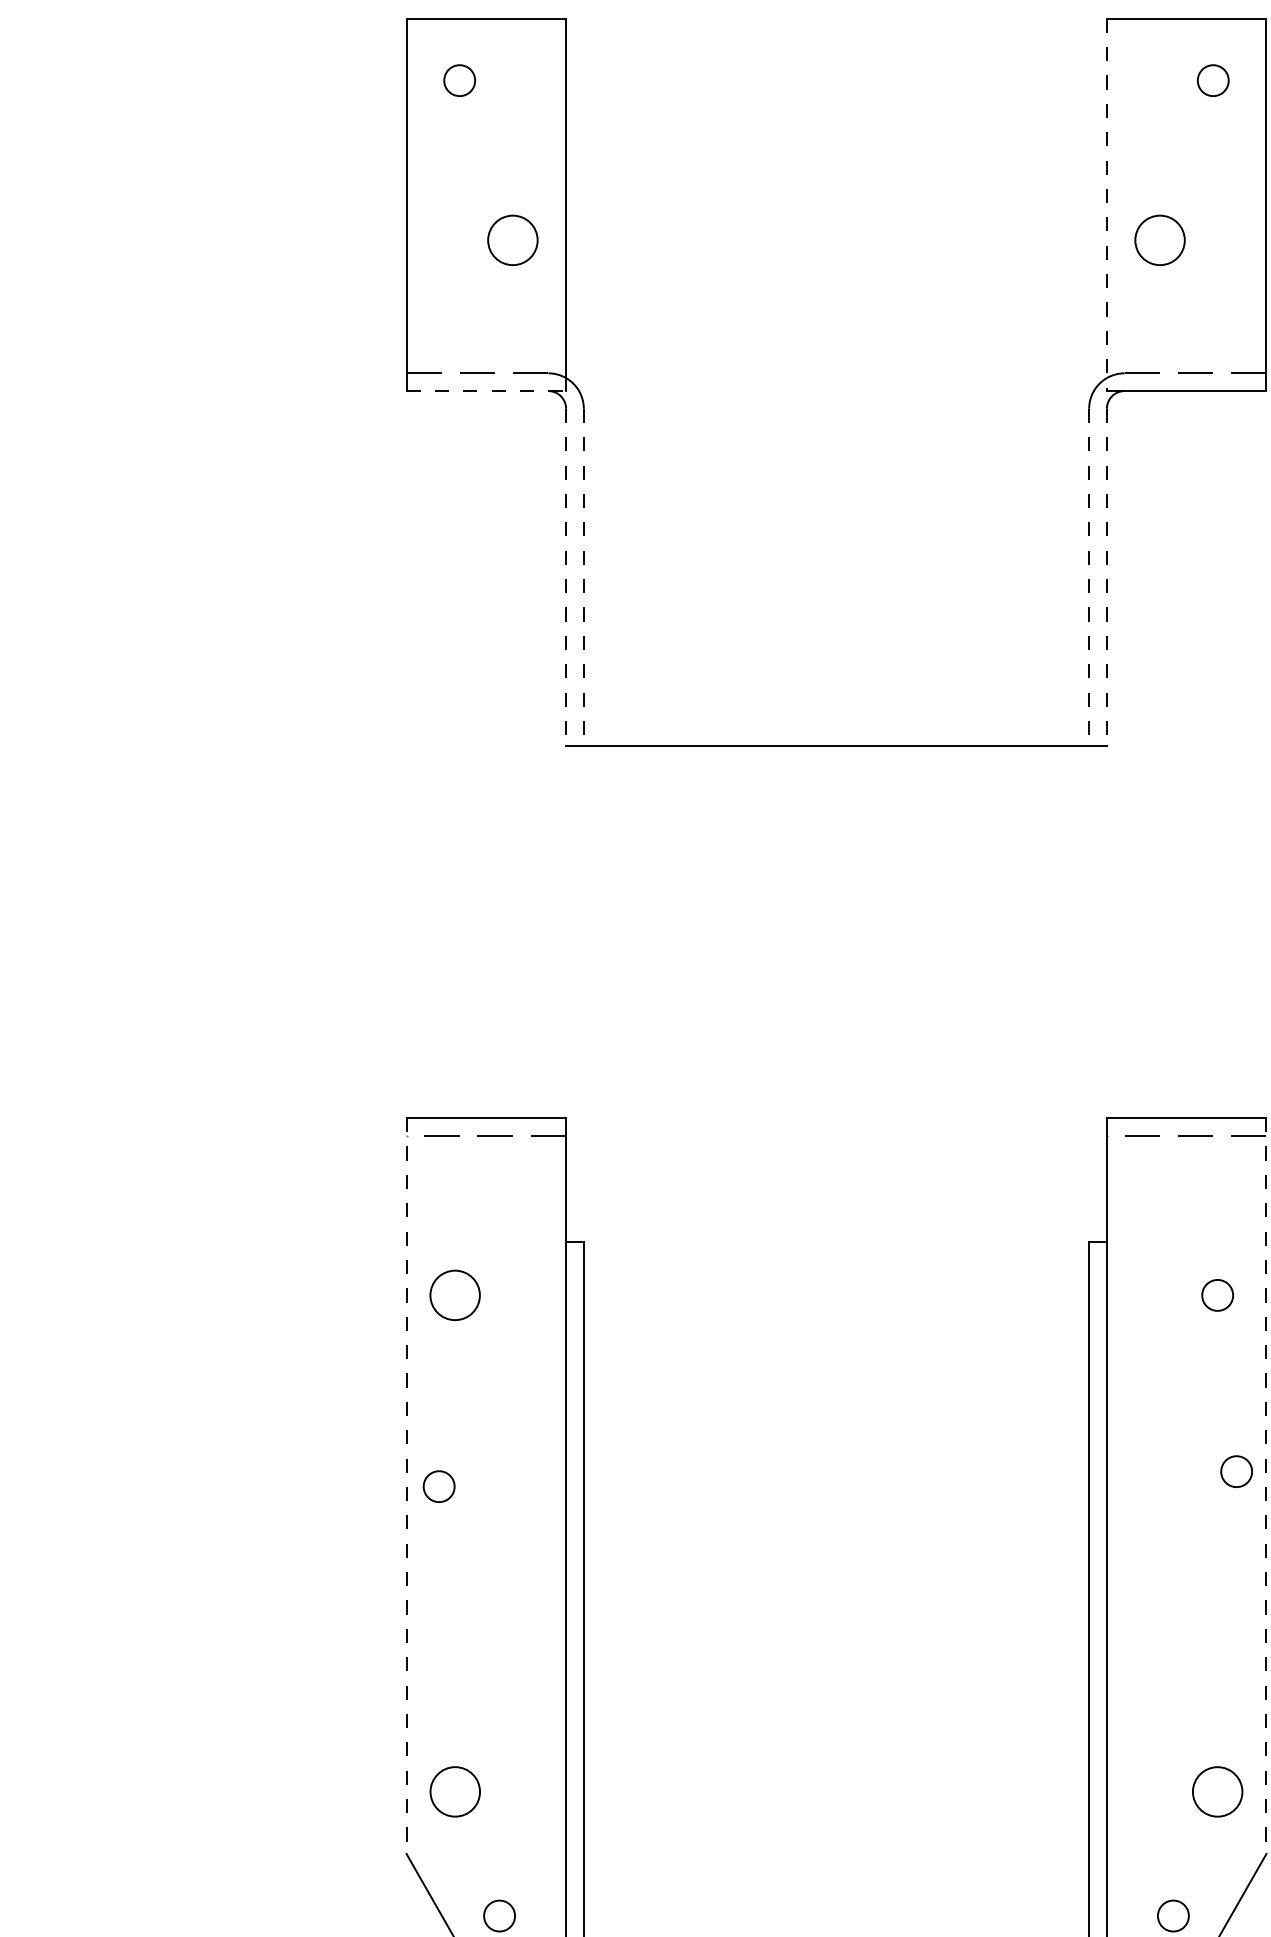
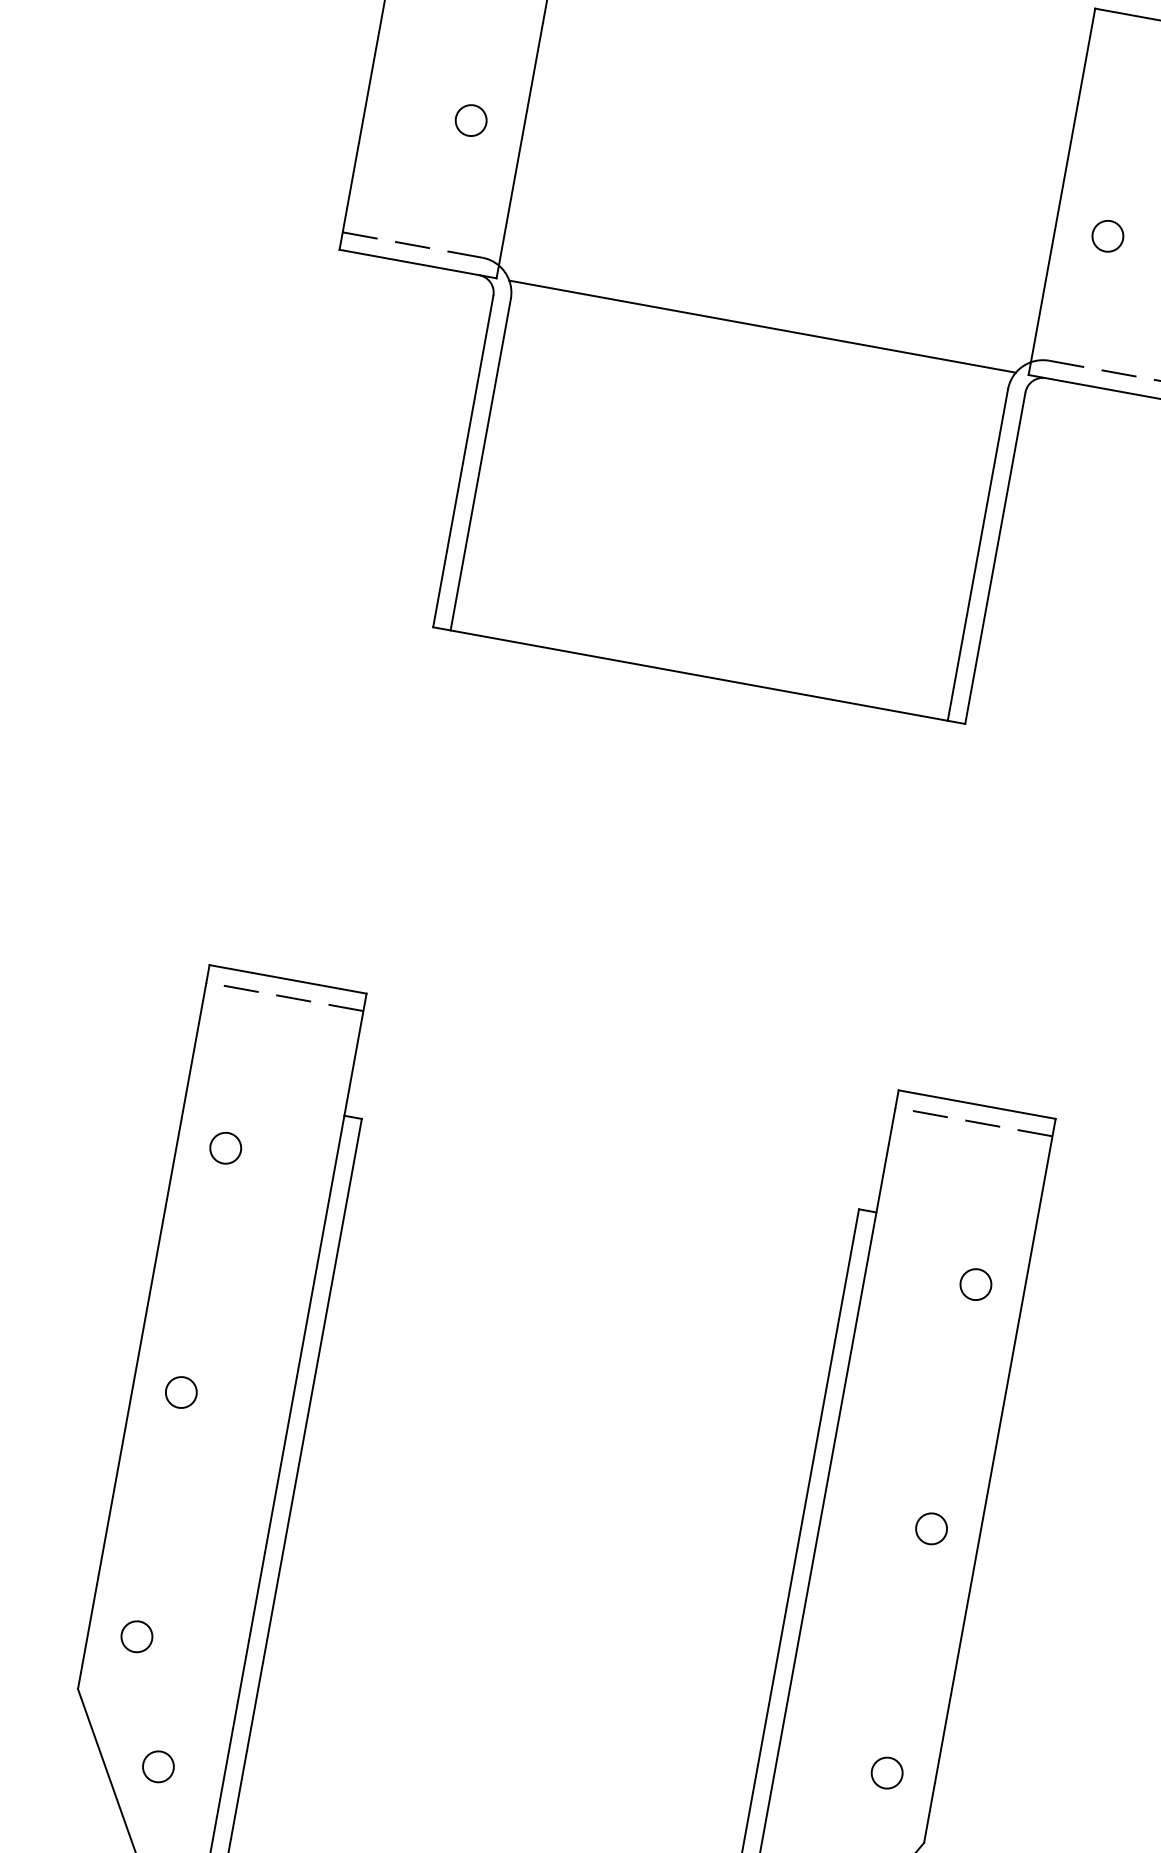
line: (1106, 205) -> (1061, 192), dashed -> solid
circle: (512, 239) -> (470, 119), size x0.62
circle: (1159, 239) -> (1107, 235), size x0.62
line: (486, 391) -> (418, 264), dashed -> solid
line: (836, 391) -> (762, 327), added
line: (566, 577) -> (463, 461), dashed -> solid
line: (583, 577) -> (480, 464), dashed -> solid
line: (1089, 577) -> (978, 555), dashed -> solid
line: (1106, 577) -> (994, 558), dashed -> solid
circle: (454, 1294) -> (225, 1147), size x0.62
circle: (1236, 1471) -> (931, 1528), moved
line: (406, 1486) -> (143, 1327), dashed -> solid
circle: (438, 1486) -> (180, 1392), moved
line: (1266, 1486) -> (989, 1481), dashed -> solid
circle: (454, 1791) -> (136, 1636), size x0.62
circle: (1217, 1791) -> (887, 1772), size x0.62

